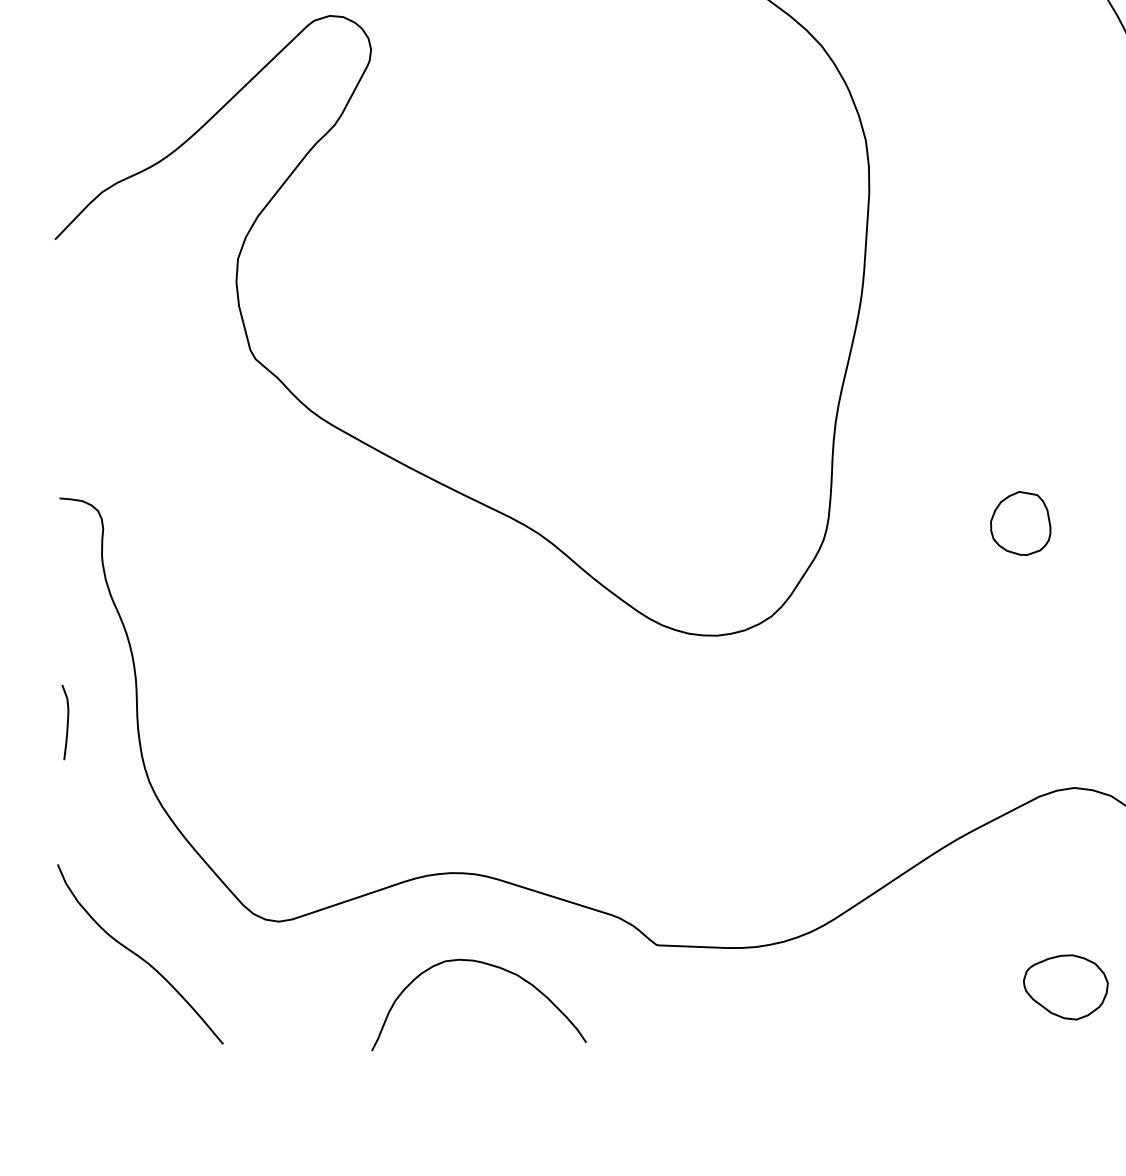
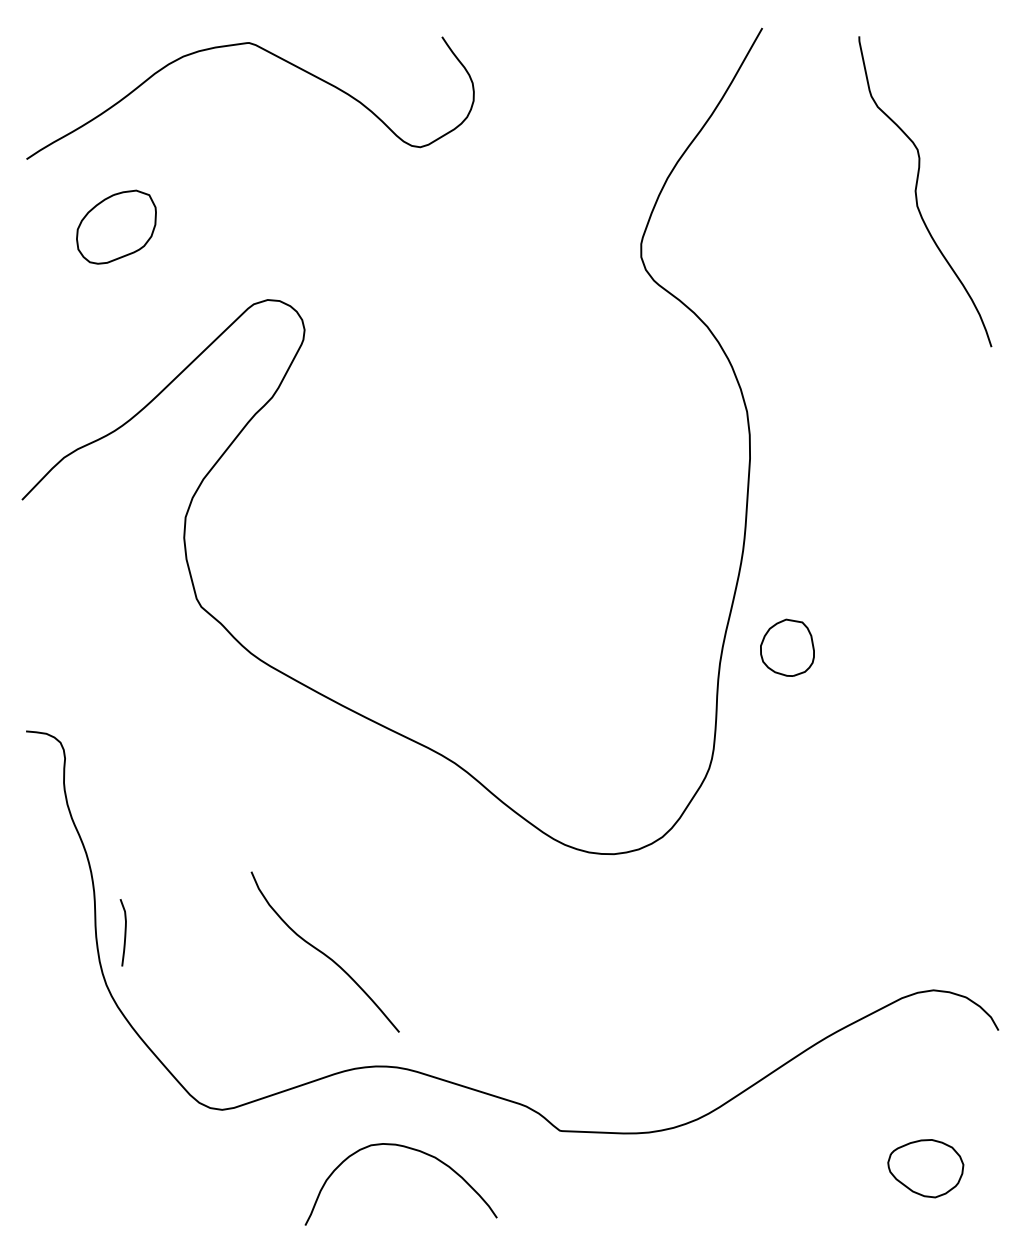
part: (1020, 523) -> (787, 647), moved
curve: (66, 722) -> (124, 932), moved
curve: (138, 954) -> (323, 952), moved

